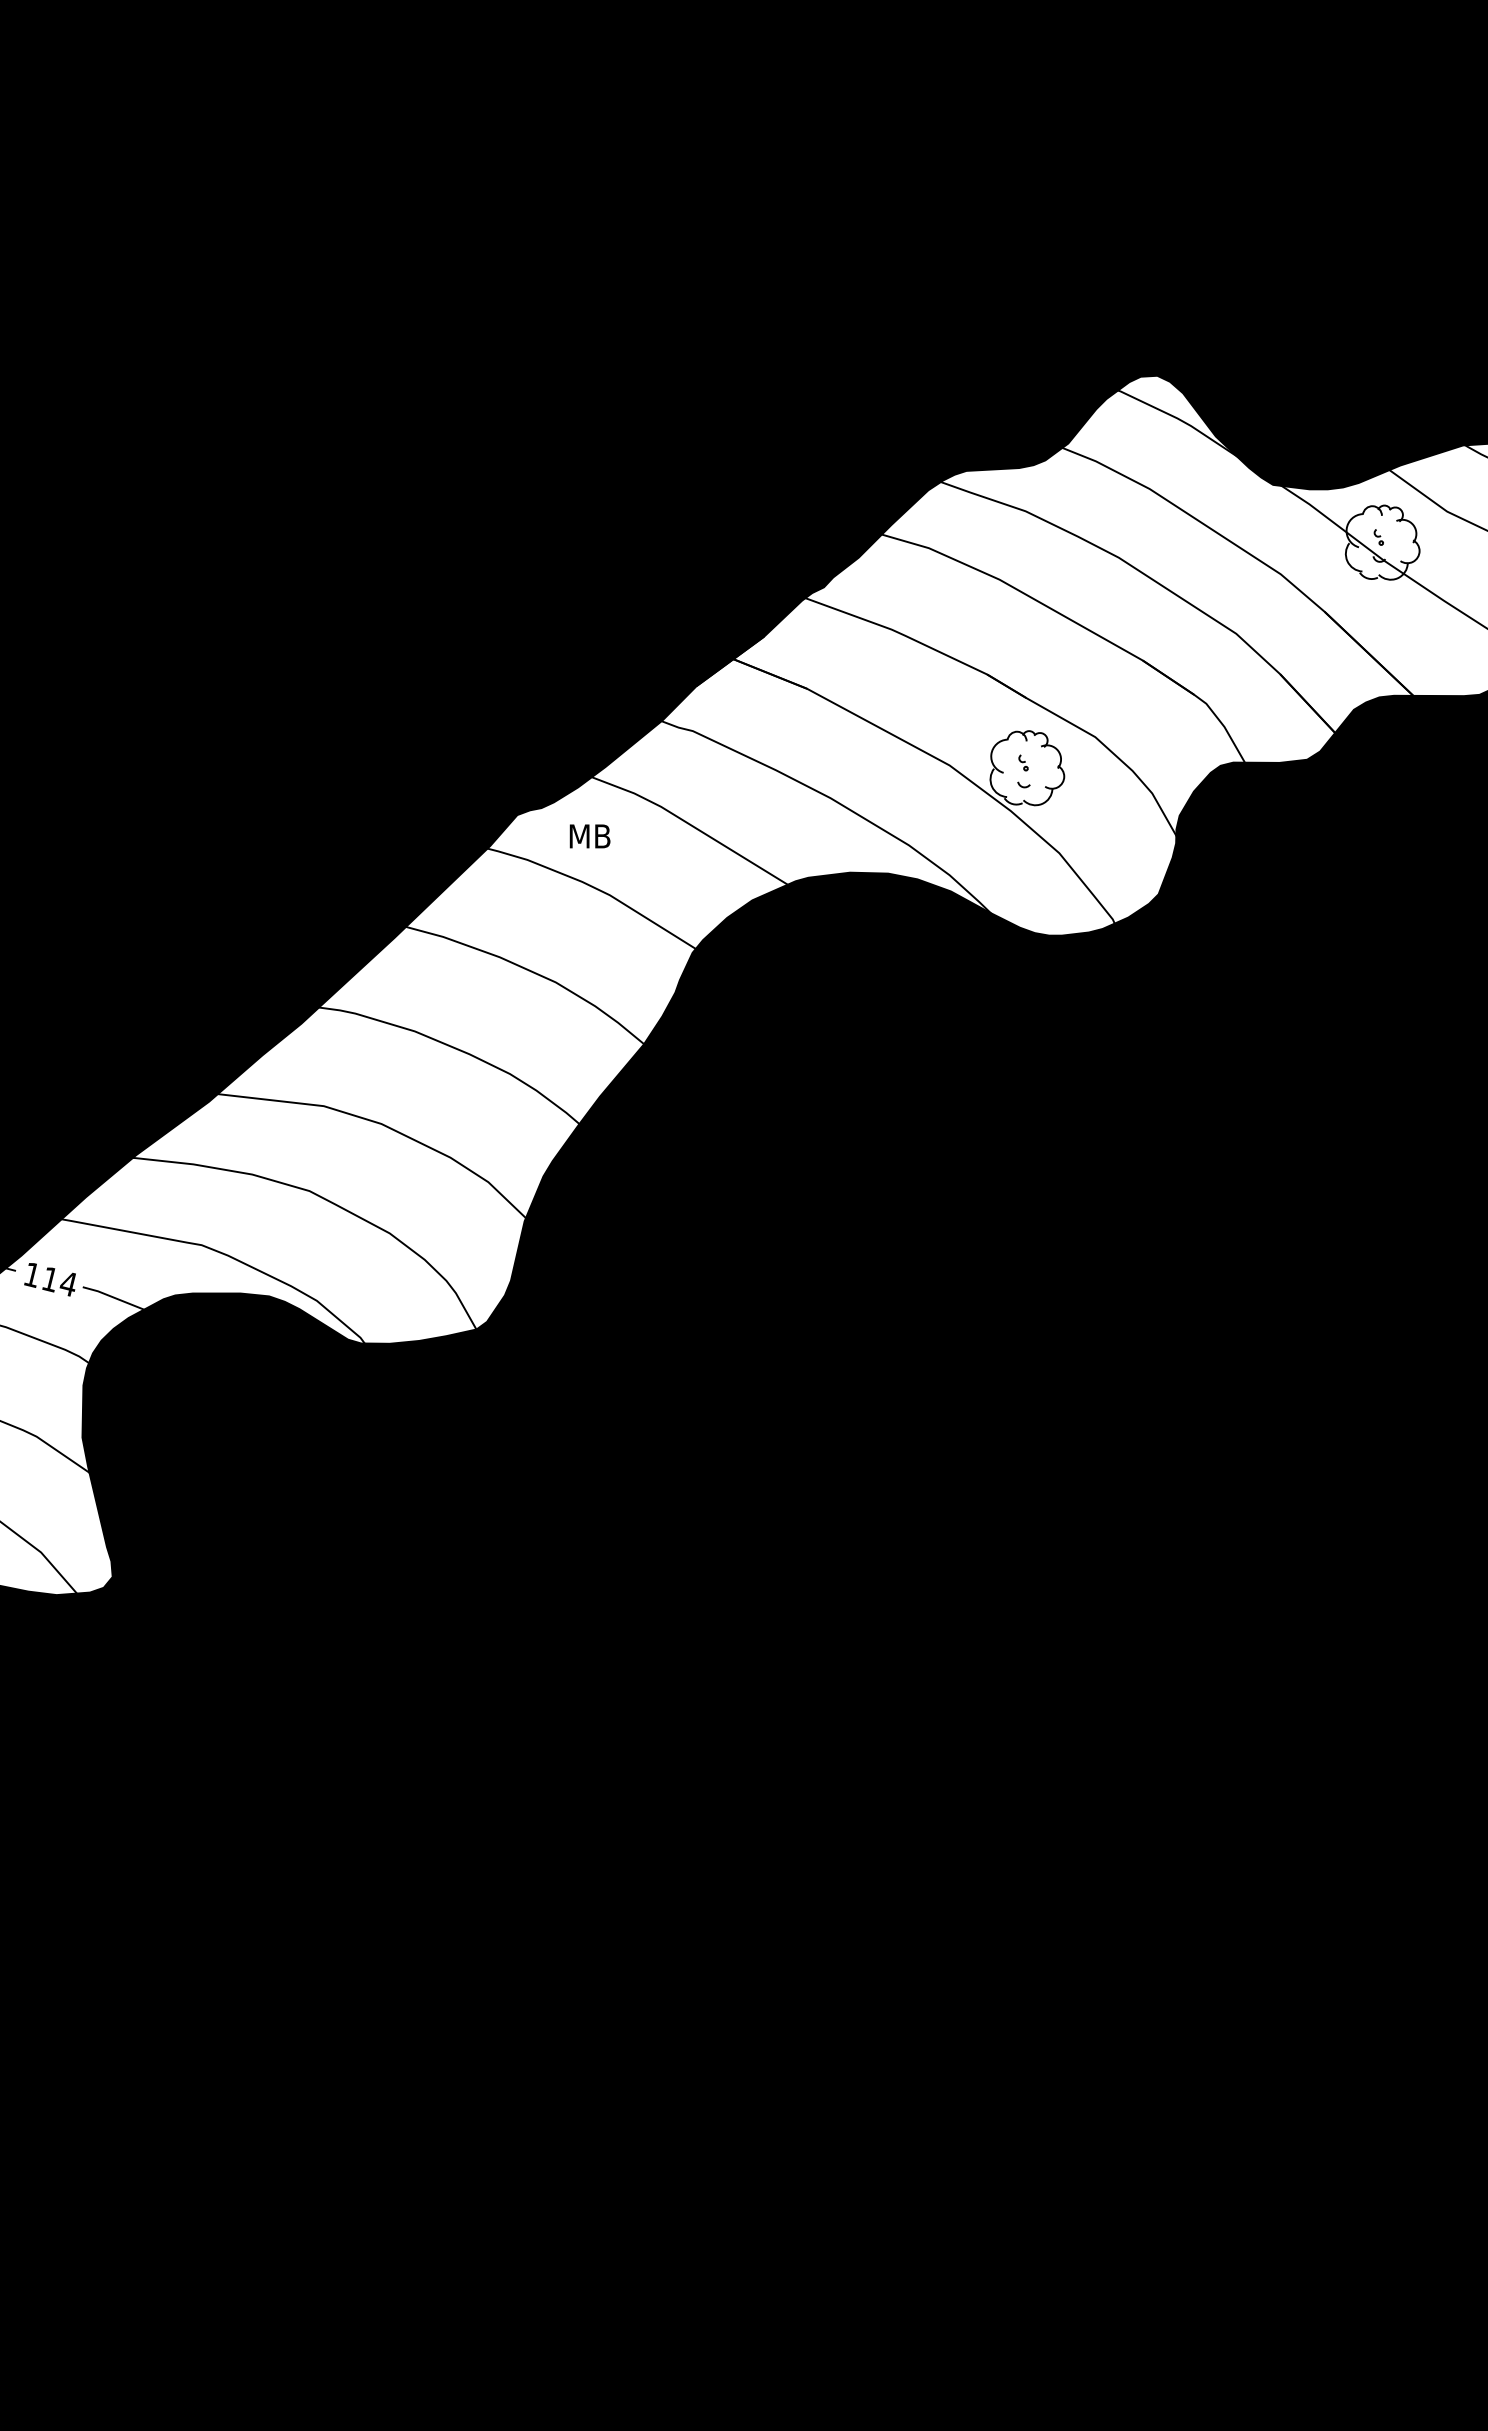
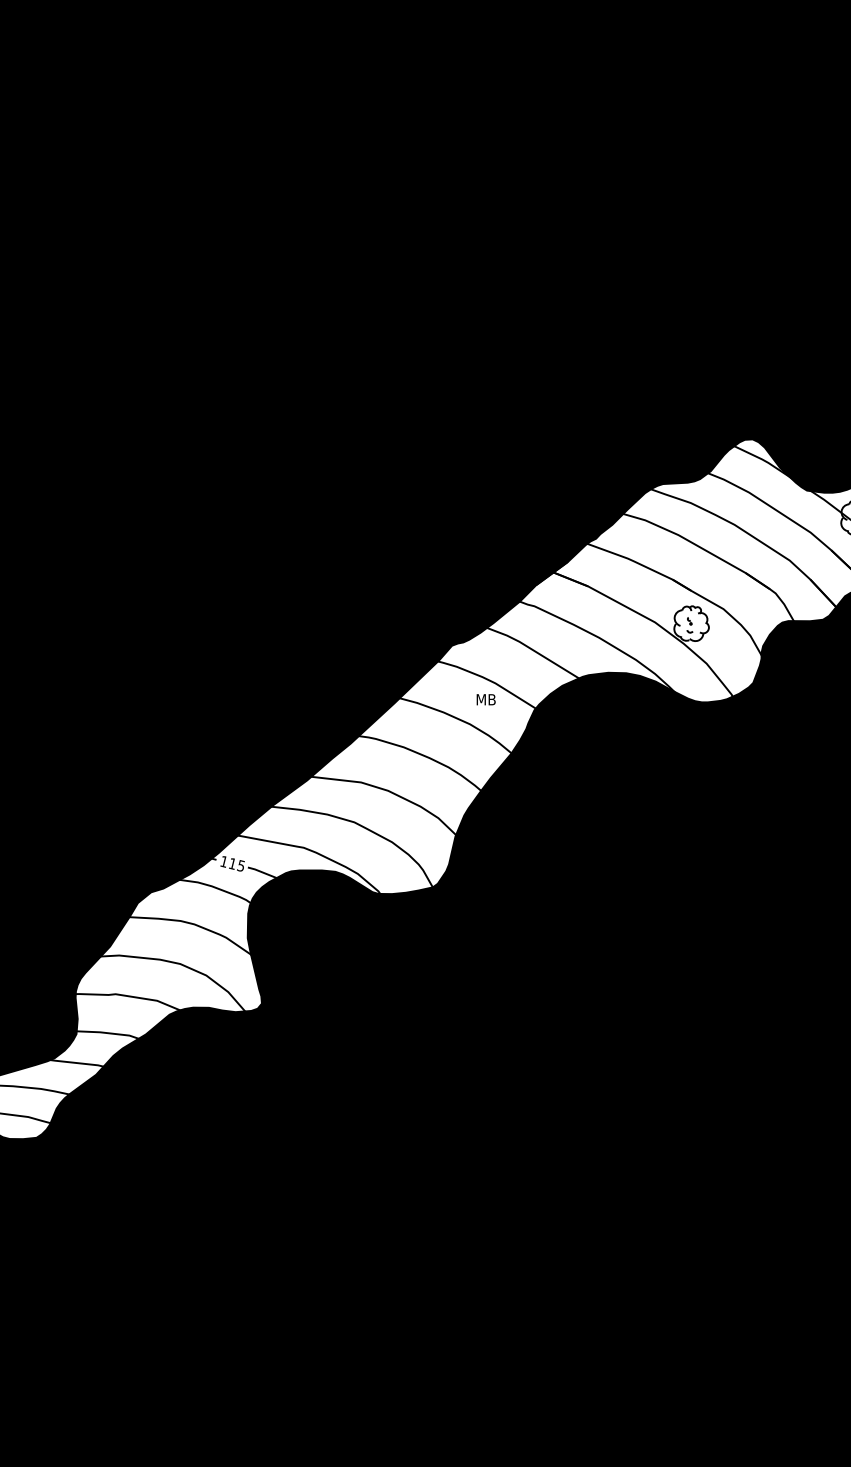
text: (588, 835) -> (485, 699), moved
text: (67, 1282) -> (240, 865), 114 -> 115

